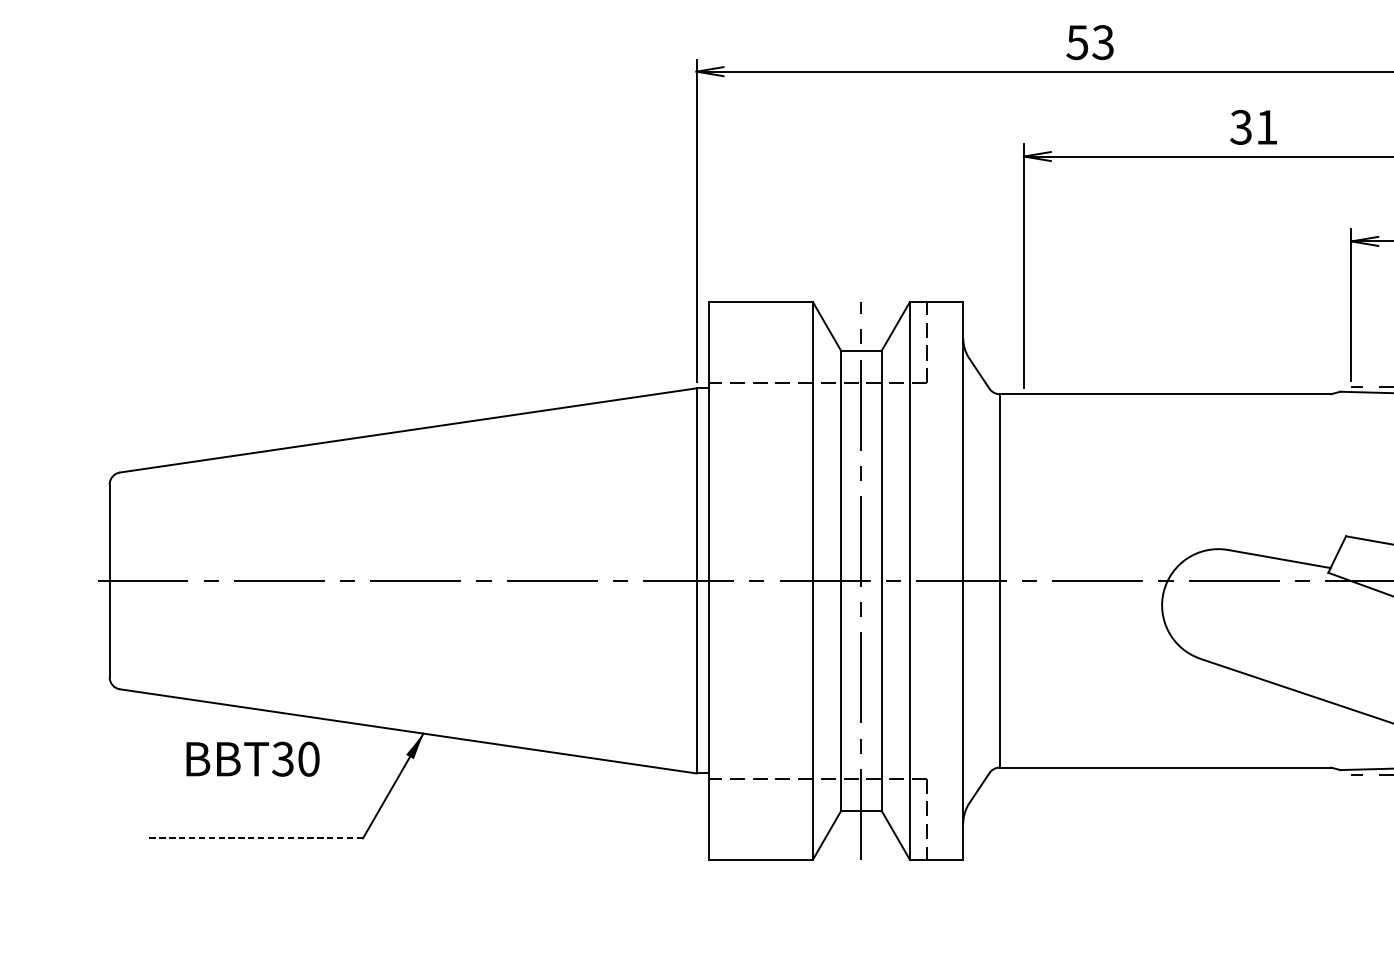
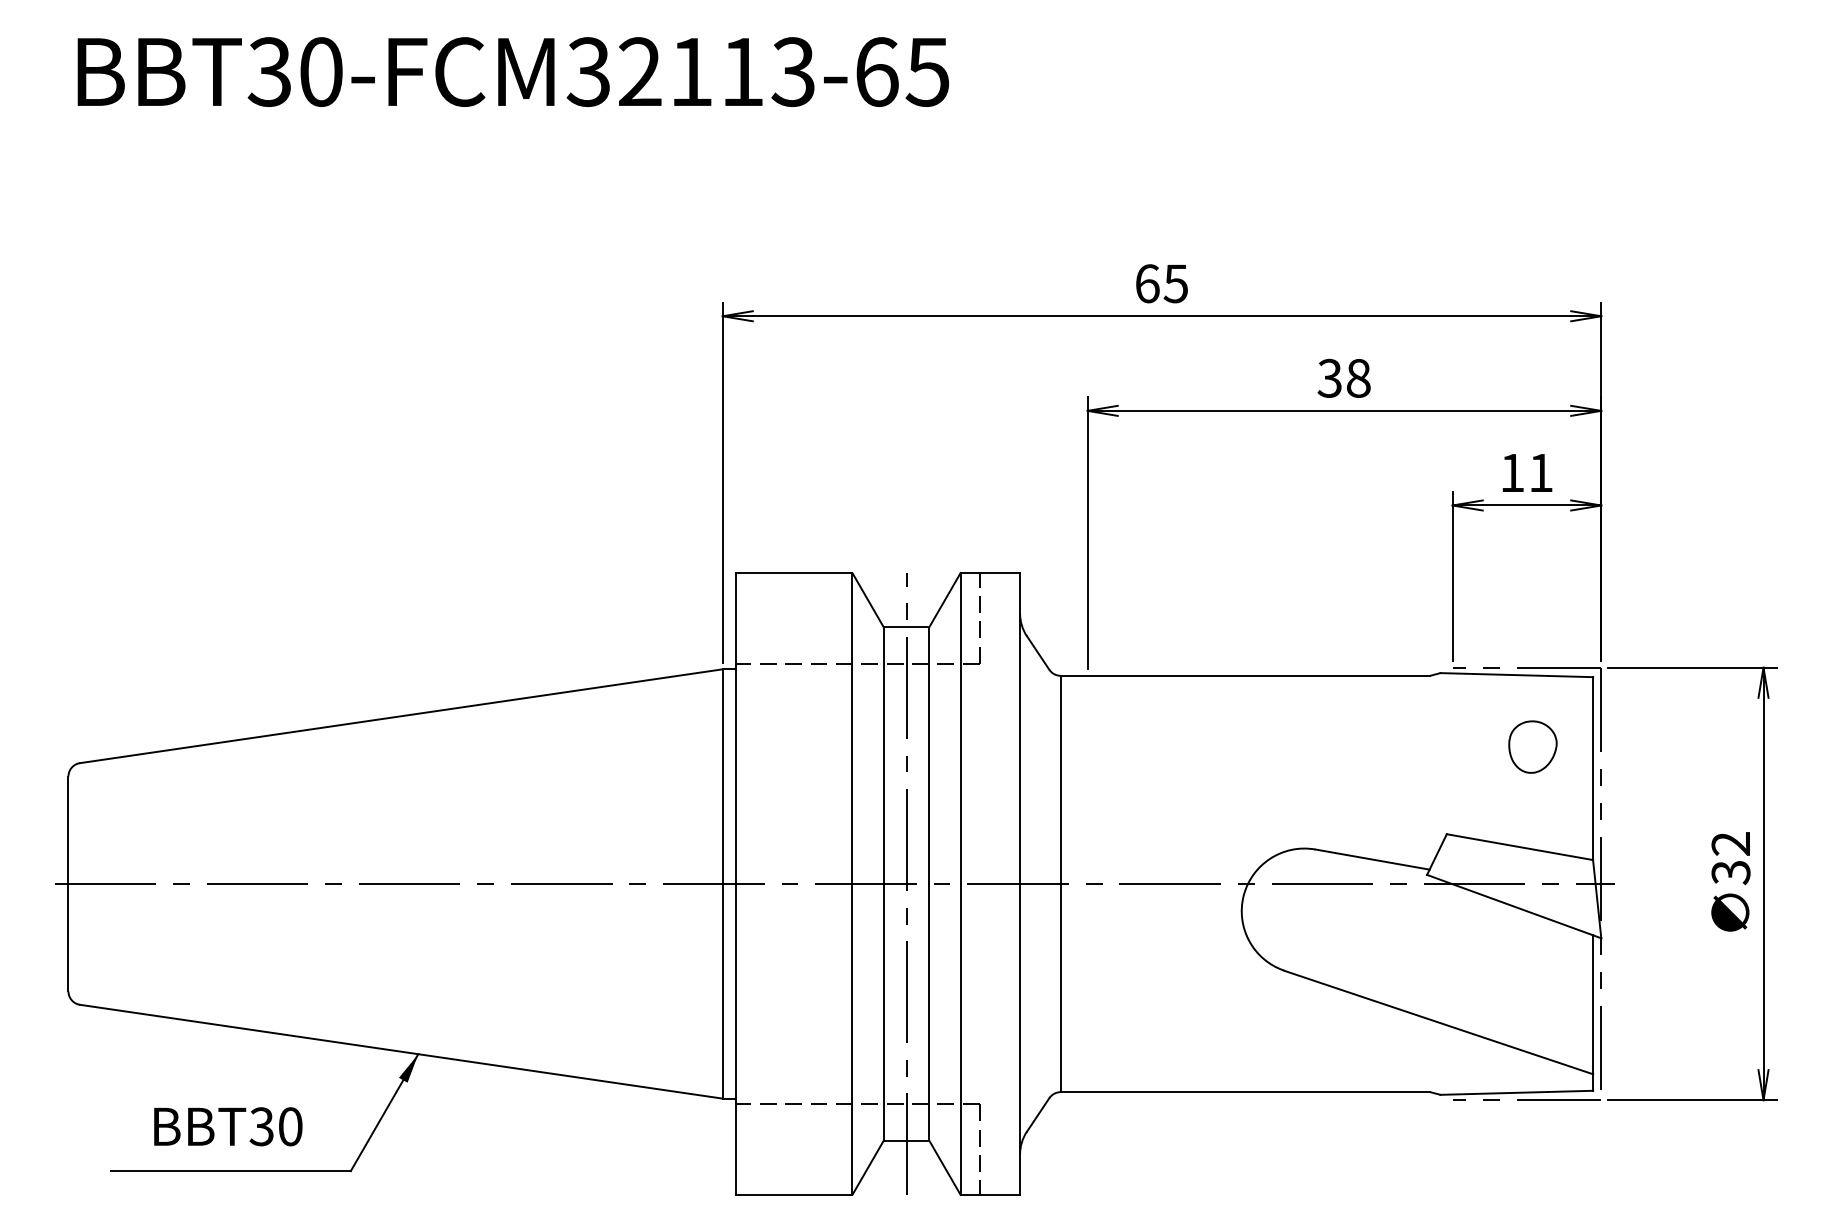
text: (1090, 42) -> (1161, 283), 53 -> 65
text: (1266, 127) -> (1358, 378), 31 -> 38
text: (253, 758) -> (228, 1126), moved
line: (255, 838) -> (231, 1171), dashed -> solid

